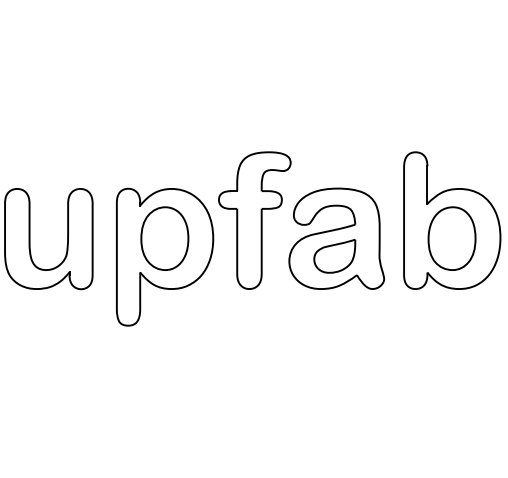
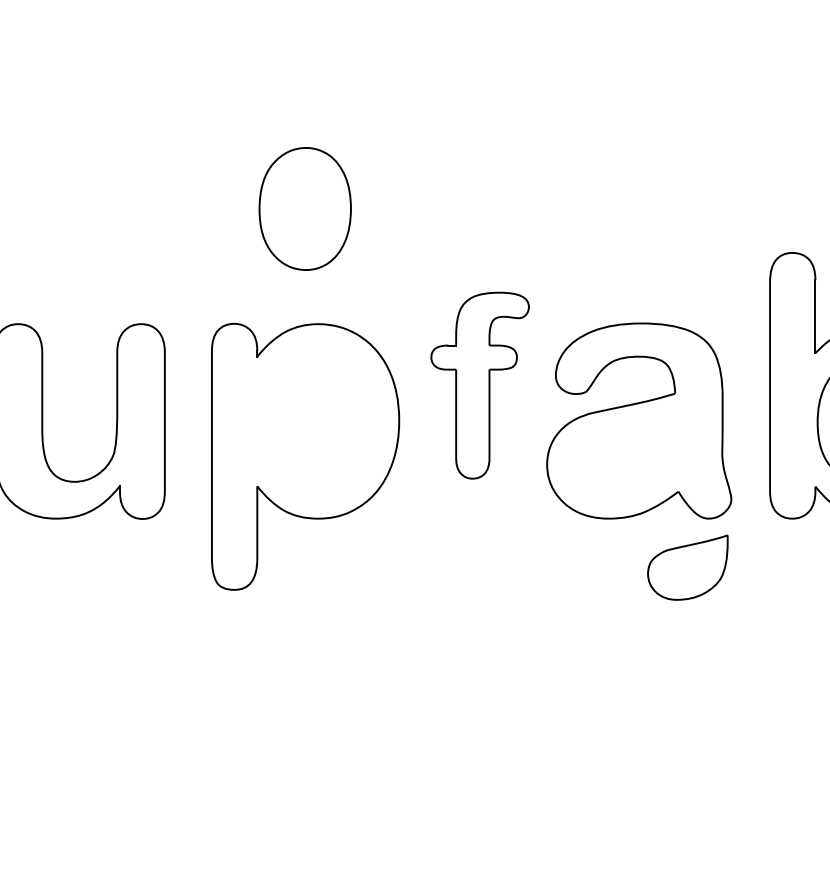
part: (254, 220) -> (479, 385), size x0.7
part: (164, 238) -> (304, 208), moved
part: (334, 255) -> (687, 566), moved

